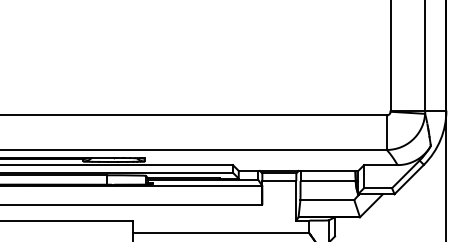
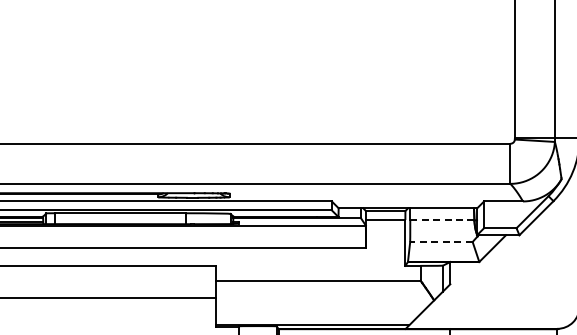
line: (327, 181) -> (441, 220), solid -> dashed
line: (326, 200) -> (440, 242), solid -> dashed

